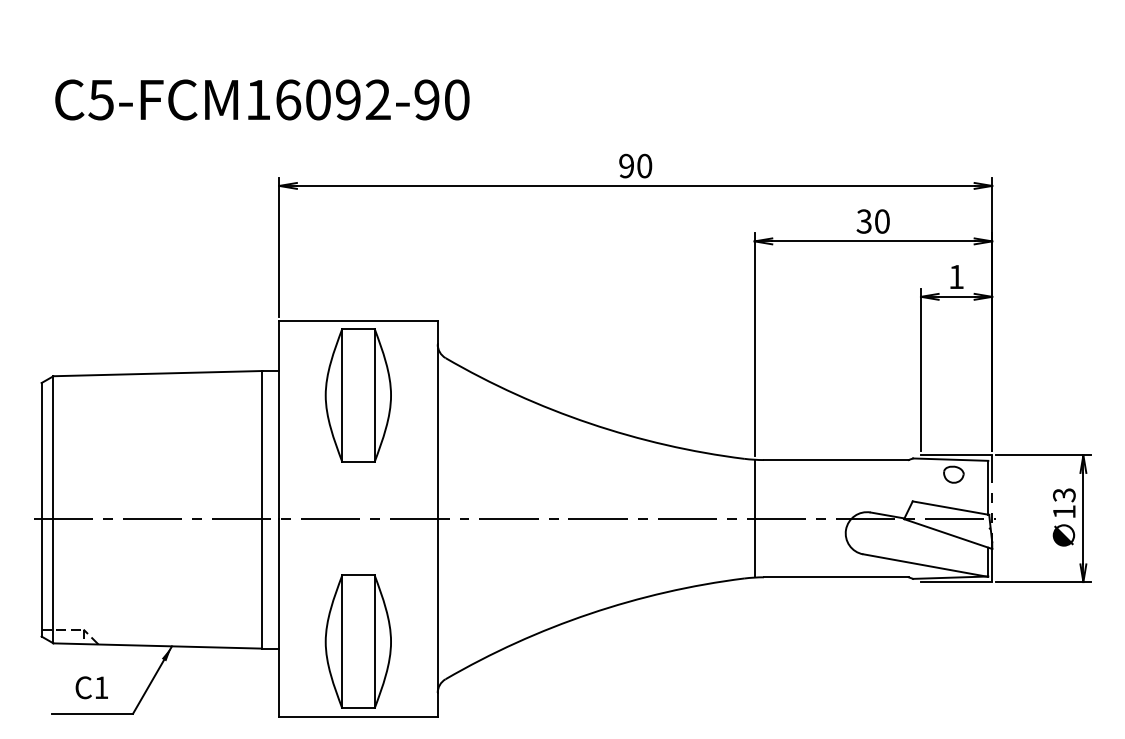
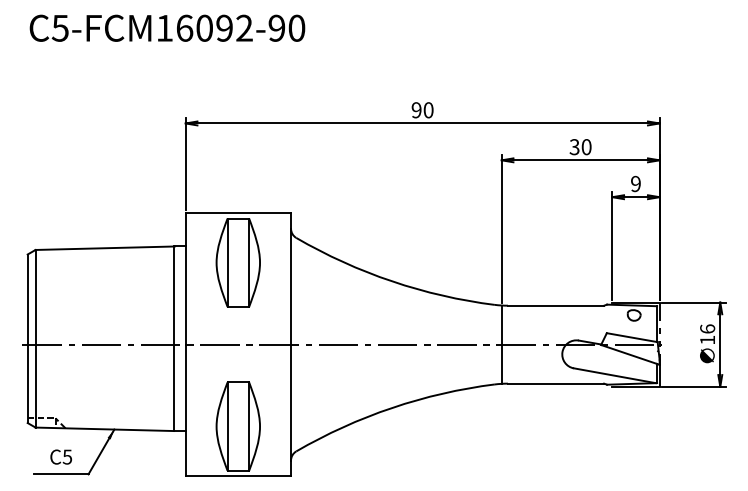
text: (262, 98) -> (167, 27), moved
text: (955, 276) -> (635, 183), 1 -> 9
text: (1064, 494) -> (707, 328), 13 -> 16
text: (101, 686) -> (67, 456), C1 -> C5

